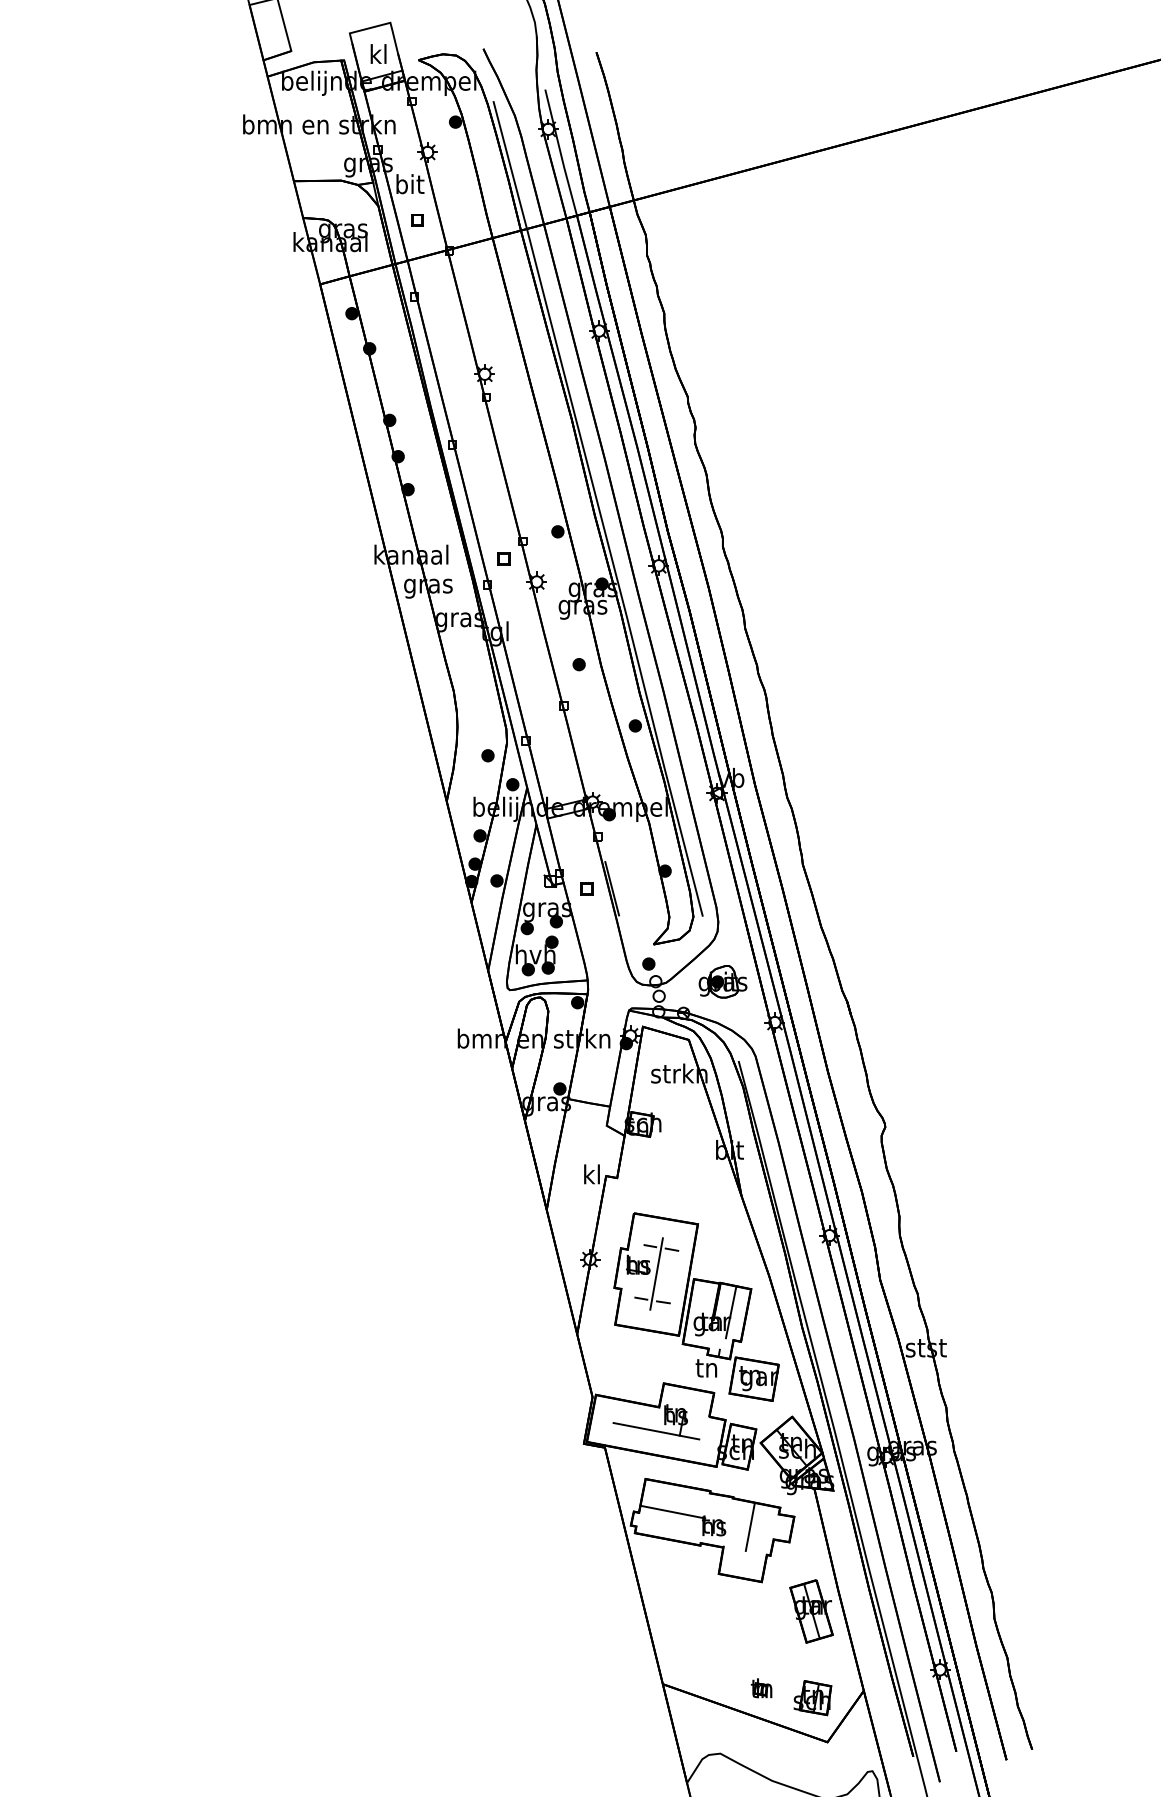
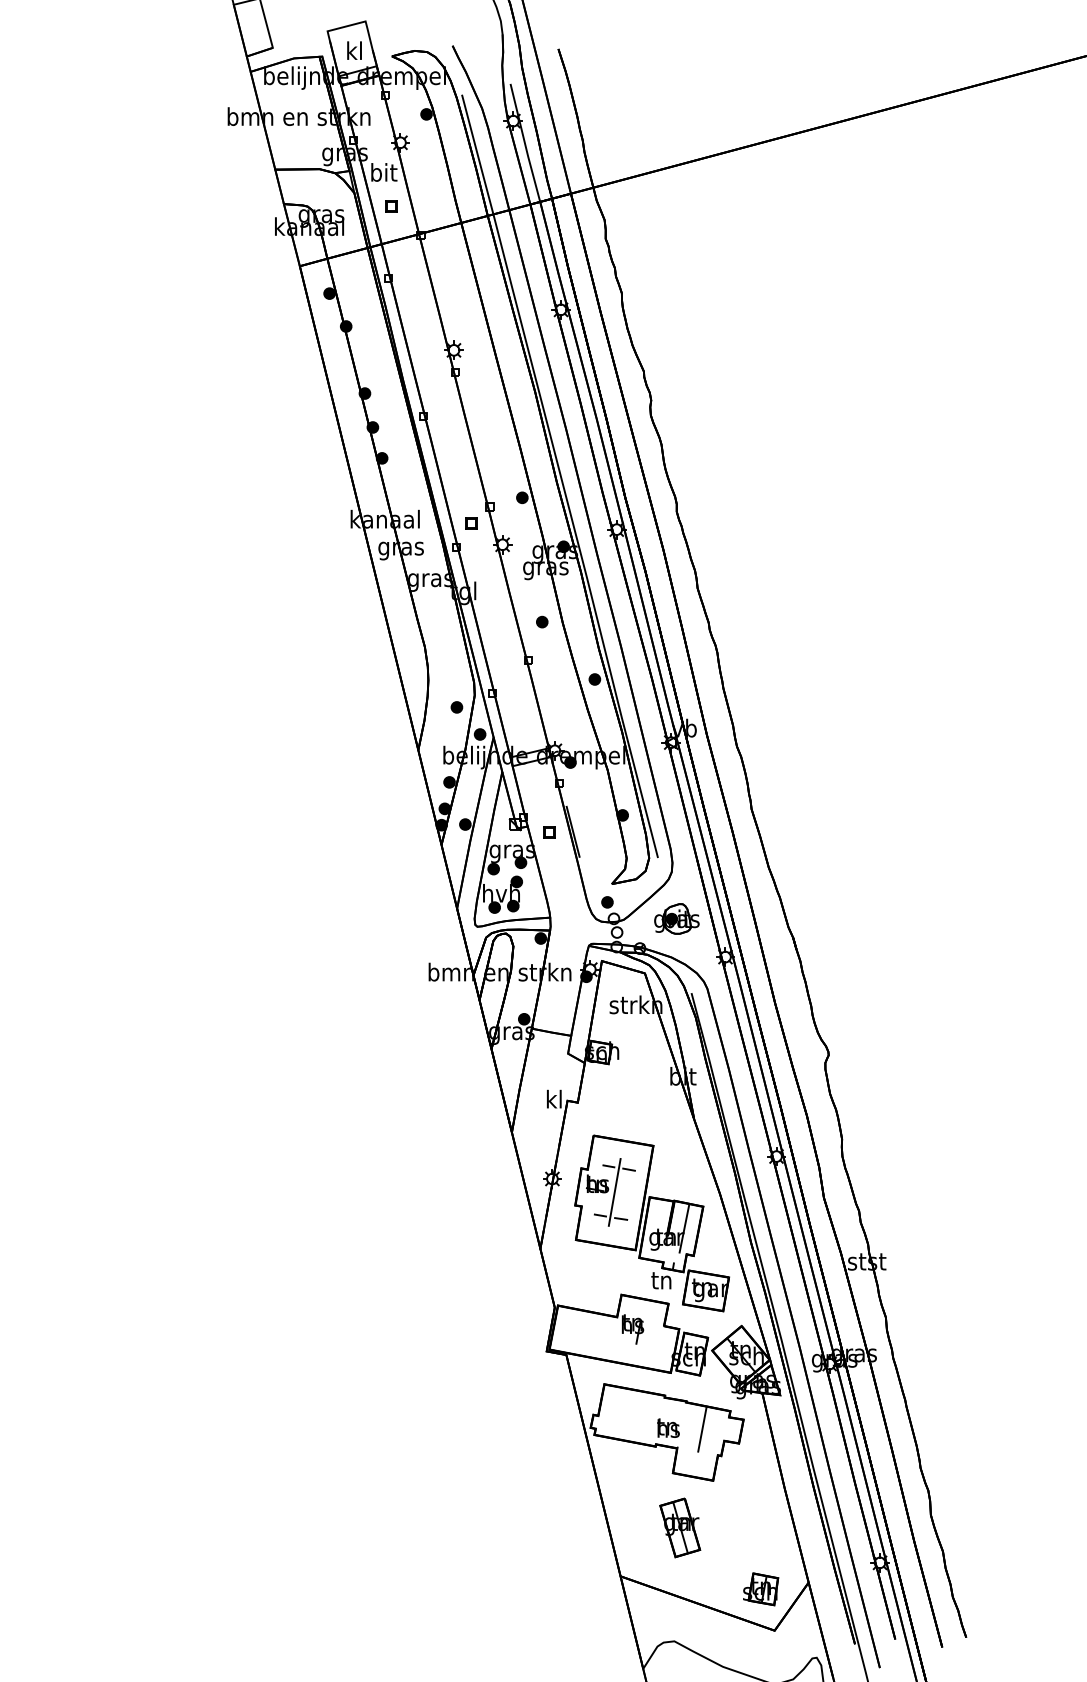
line: (656, 1431) -> (614, 1339), removed
line: (673, 1511) -> (630, 1414), removed
part: (811, 1611) -> (680, 1527), moved
part: (761, 1688) -> (712, 1580), removed

